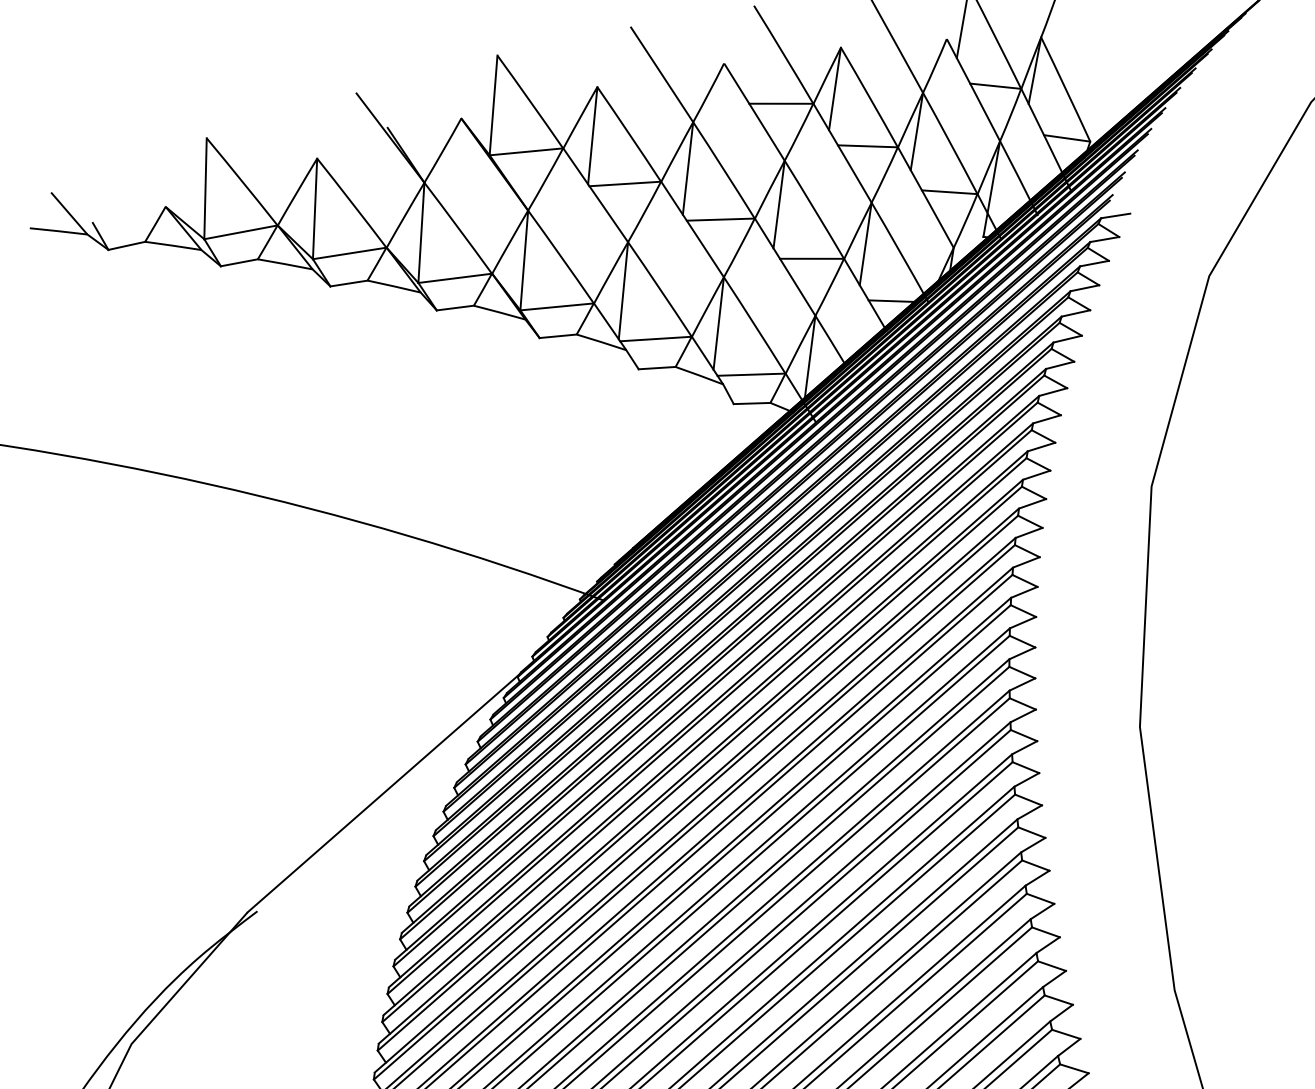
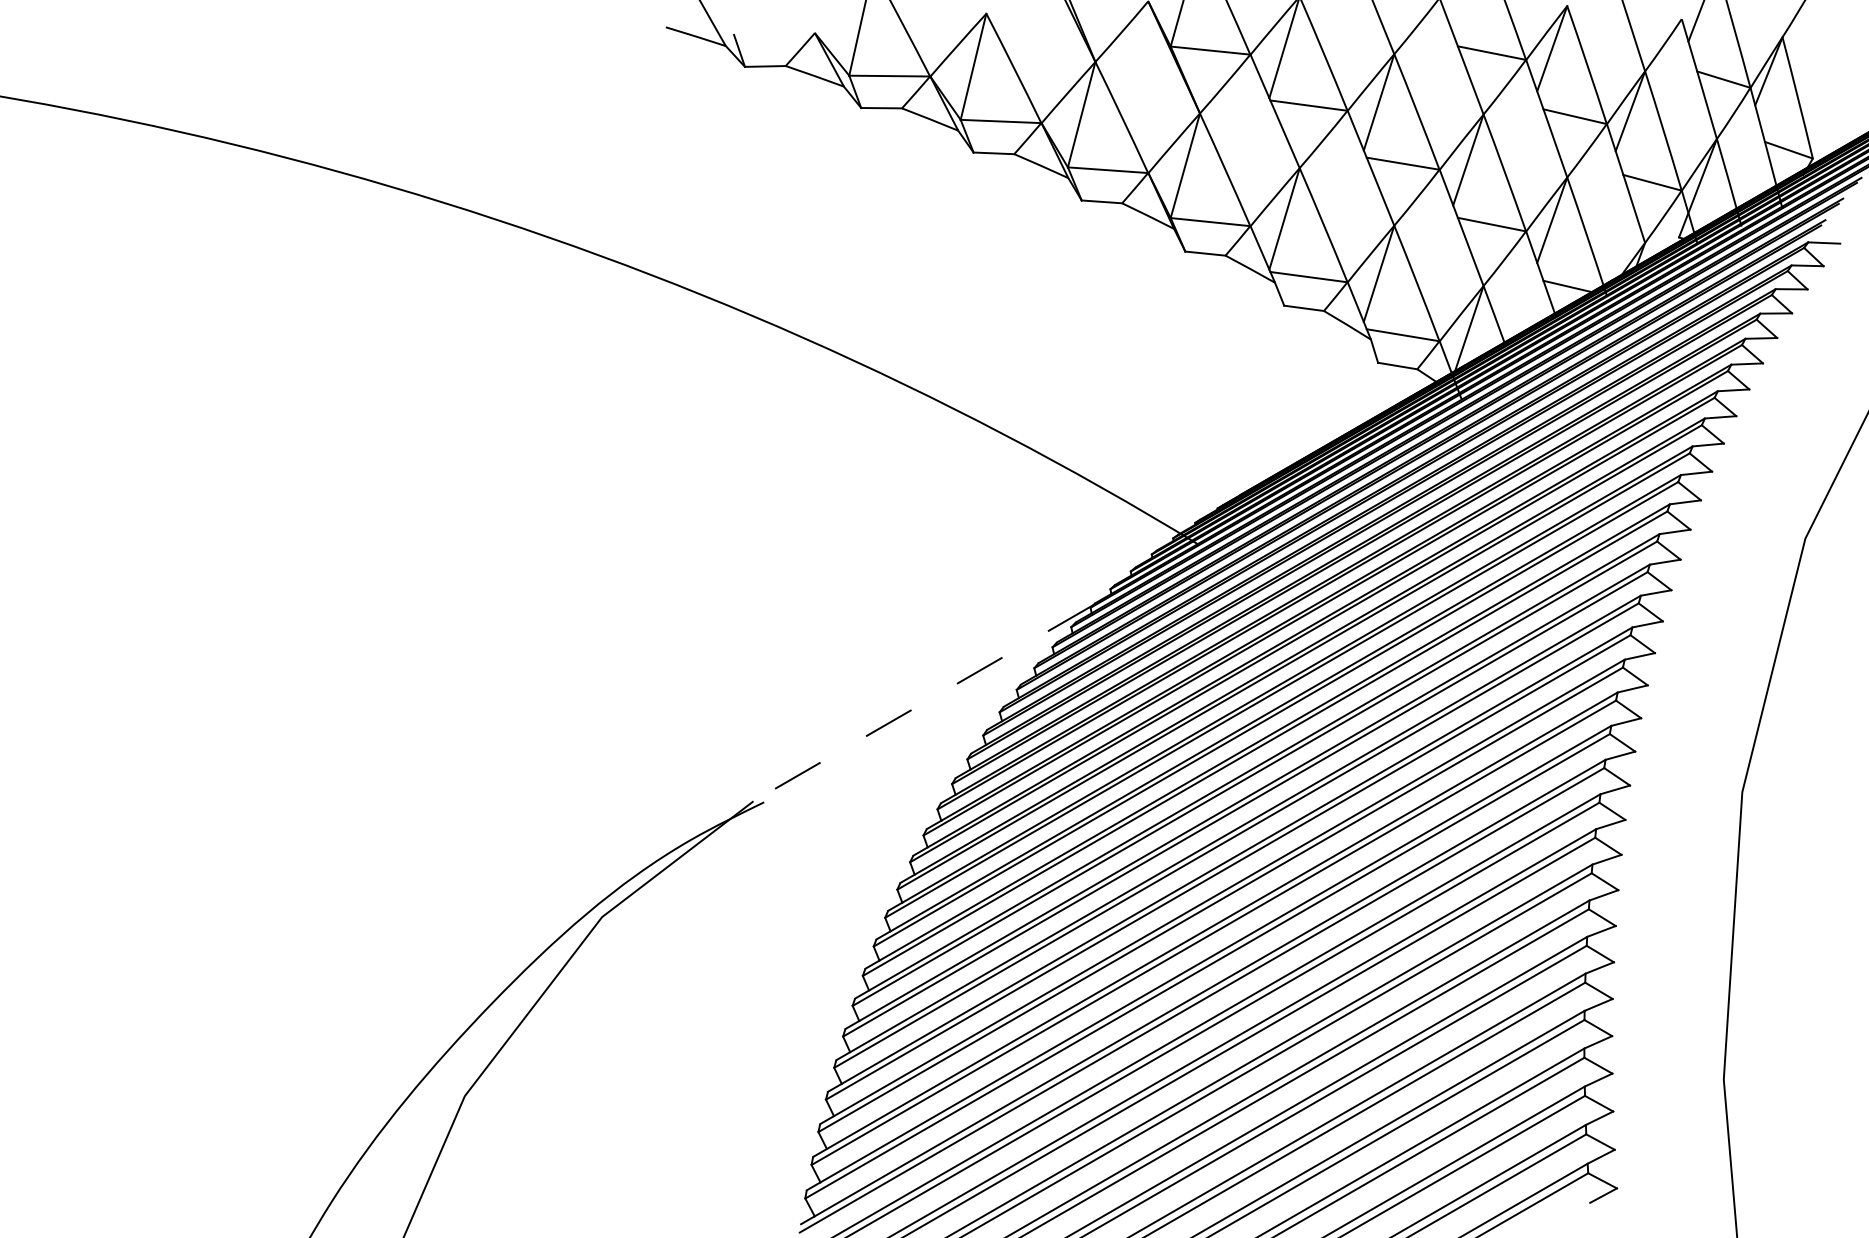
line: (383, 793) -> (923, 703), solid -> dashed

